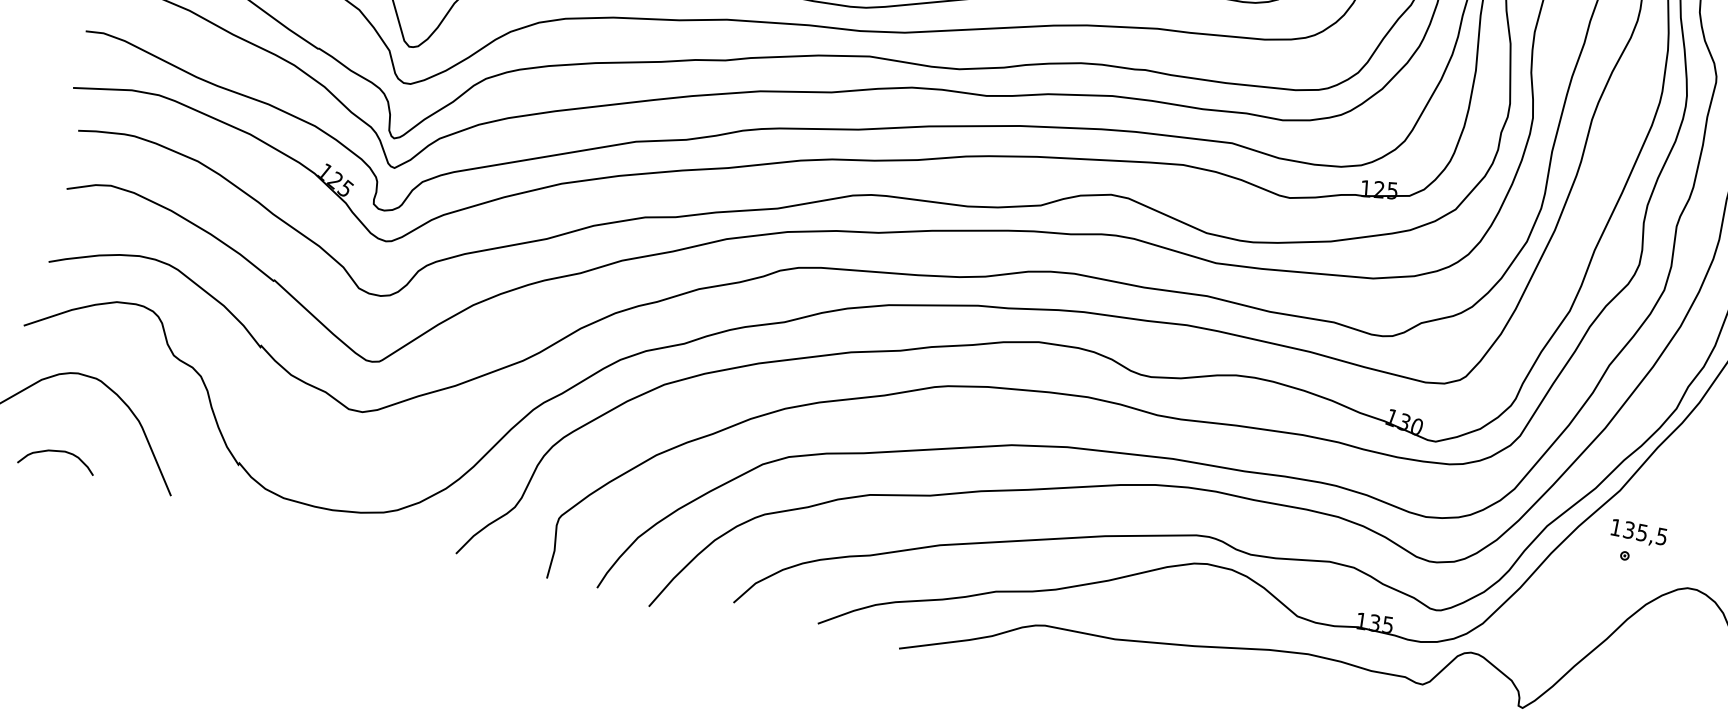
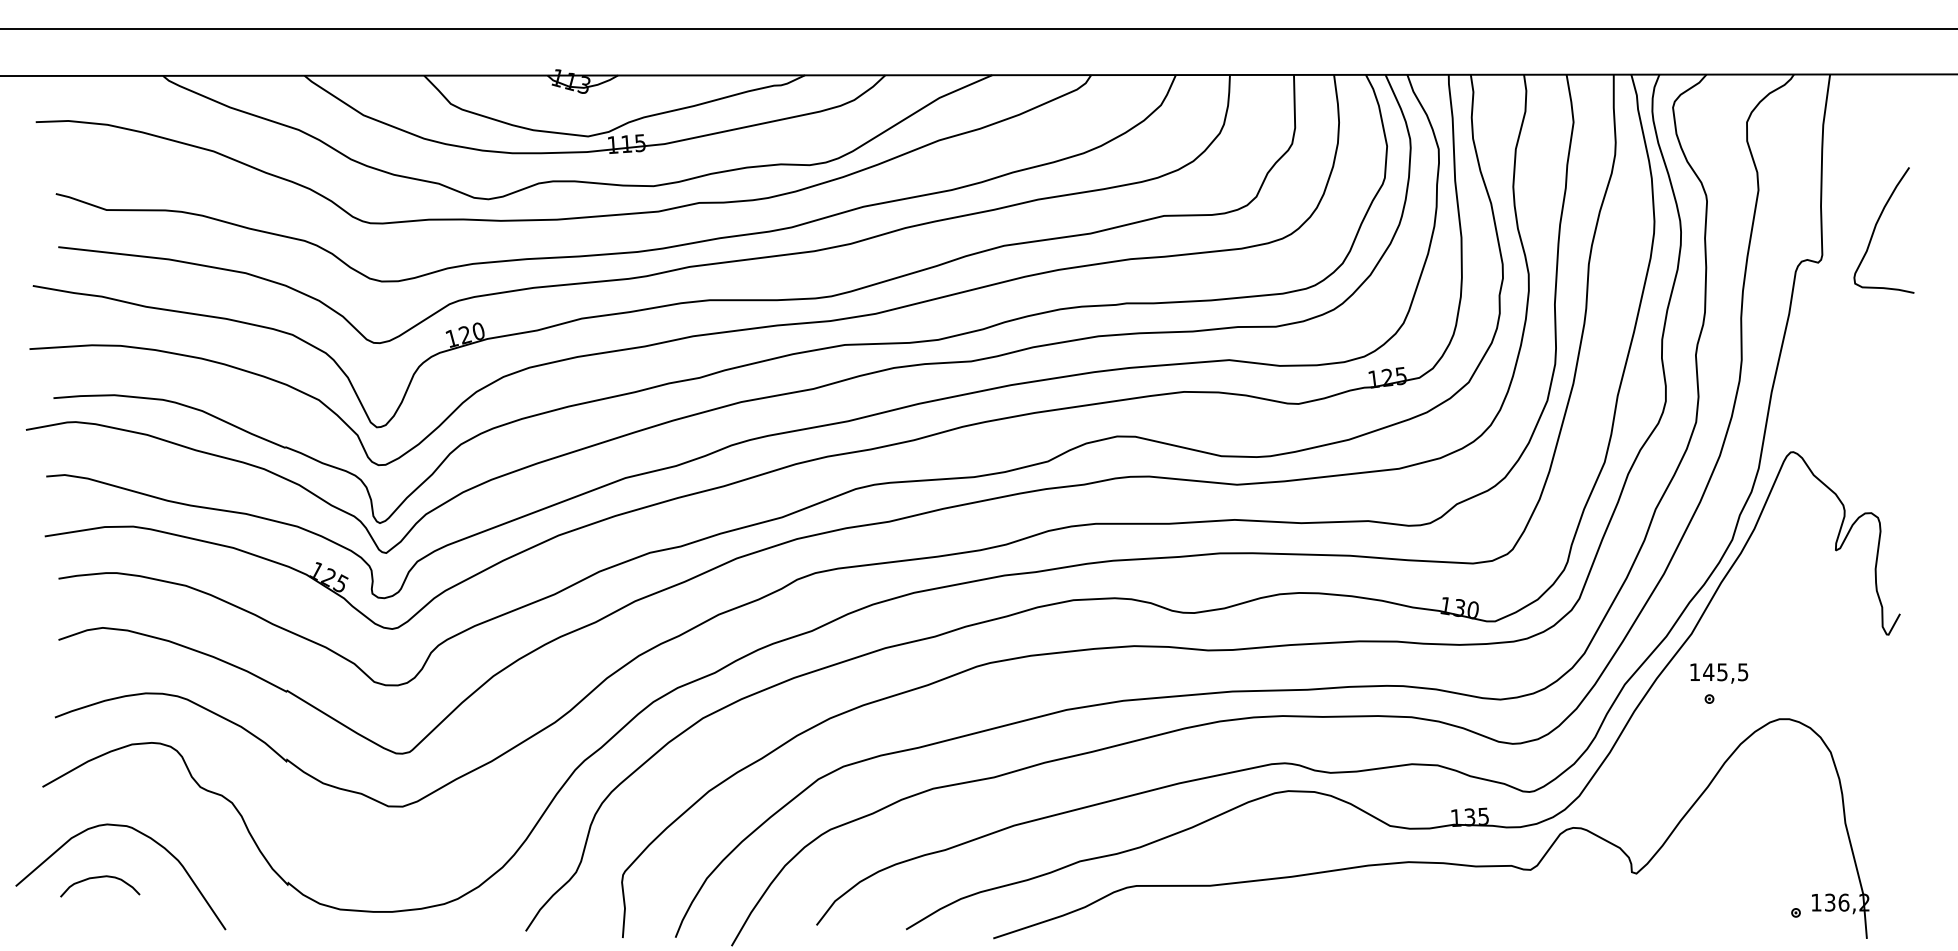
curve: (56, 452) -> (98, 878), moved
text: (1628, 530) -> (1708, 672), 135,5 -> 145,5

